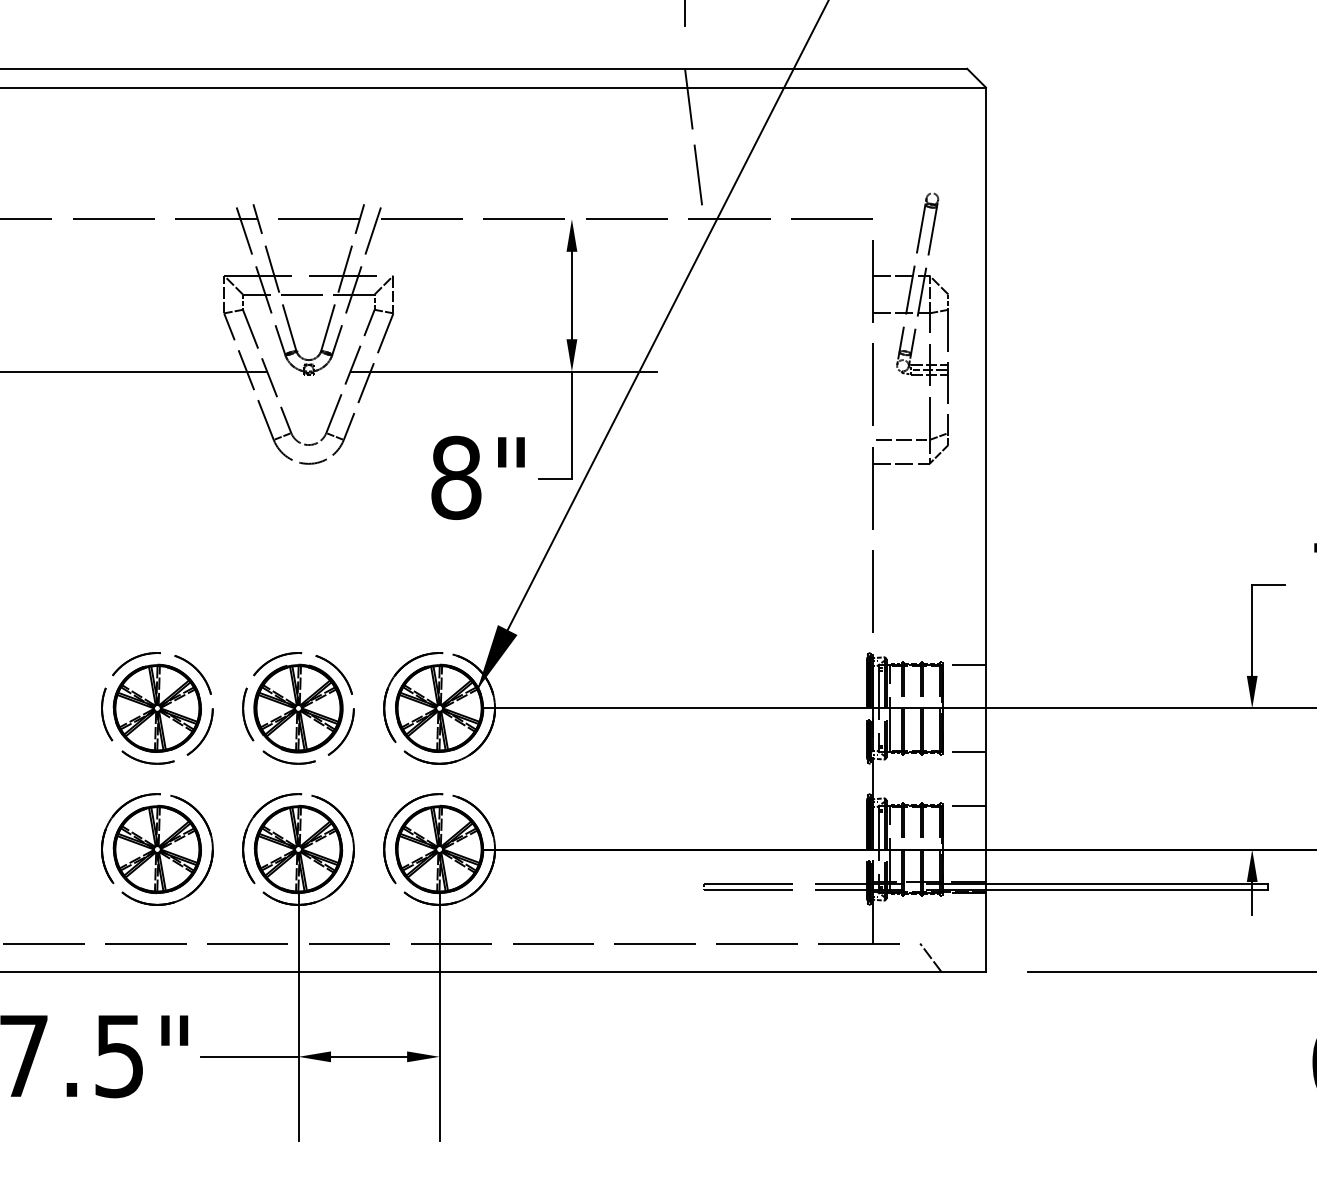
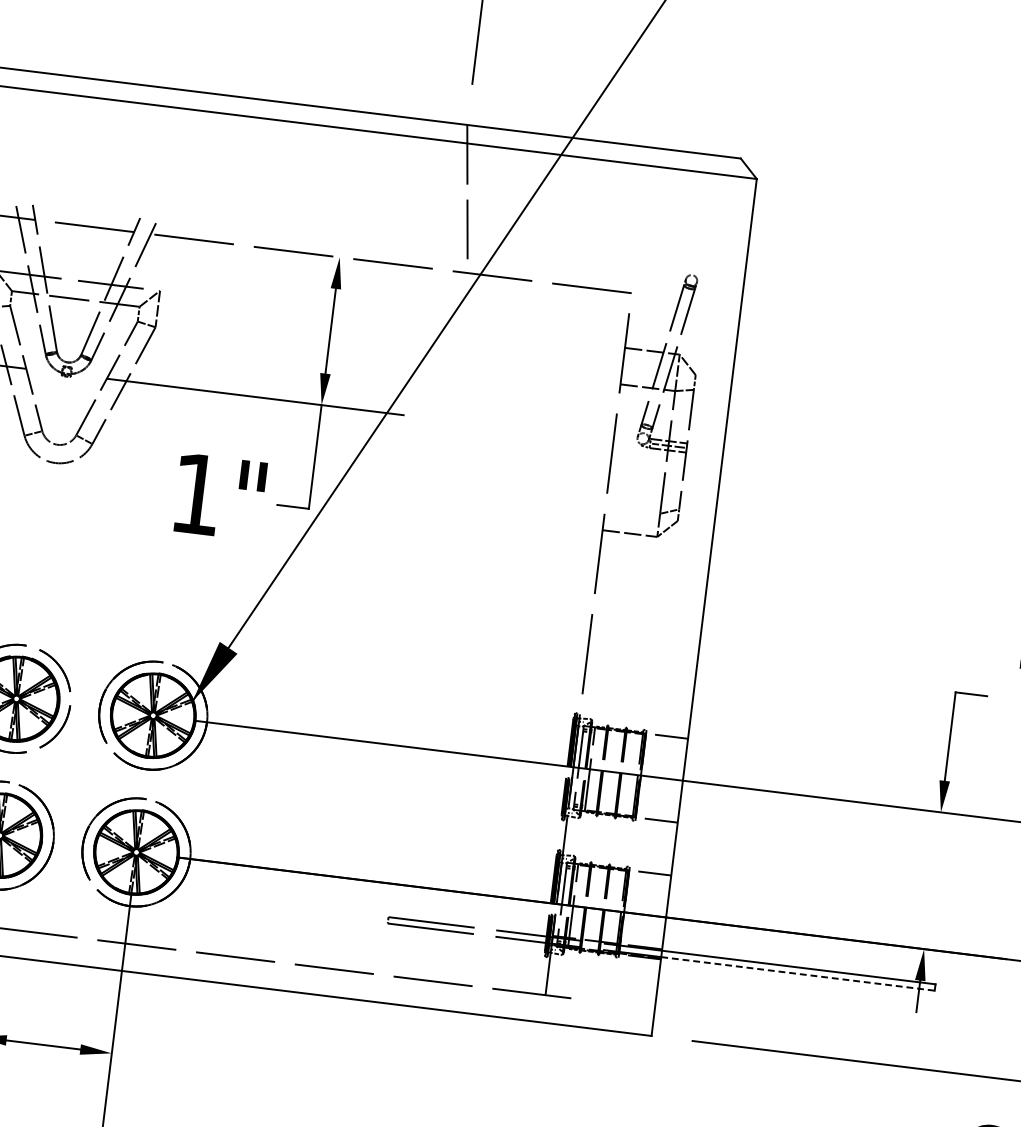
line: (900, 439) -> (632, 509), removed
text: (456, 477) -> (197, 493), 8" -> 1"
line: (1127, 890) -> (798, 974), solid -> dashed
line: (930, 957) -> (599, 1015), removed

